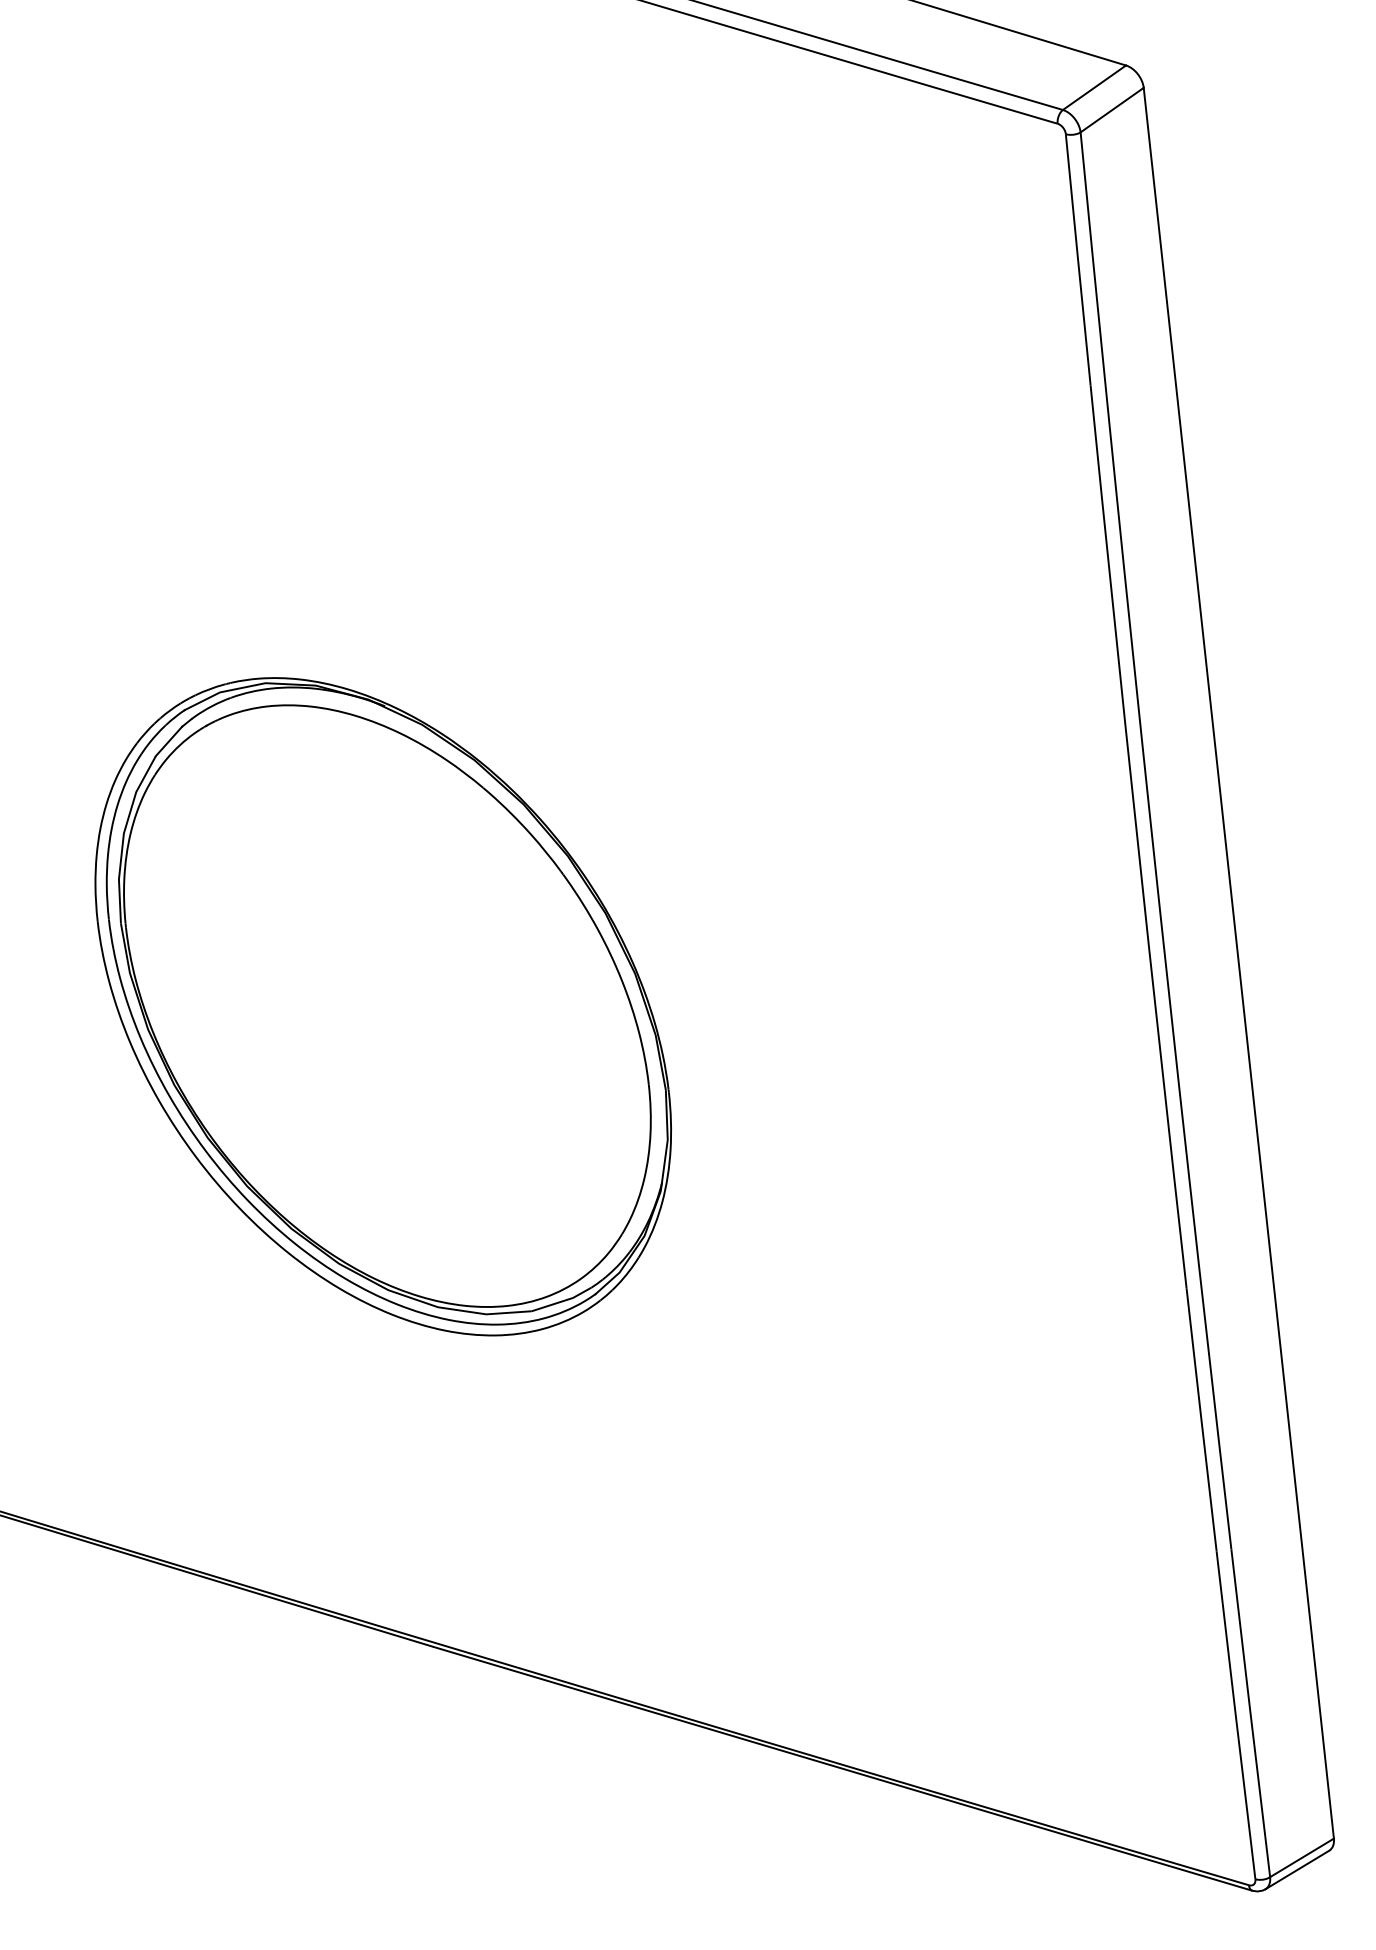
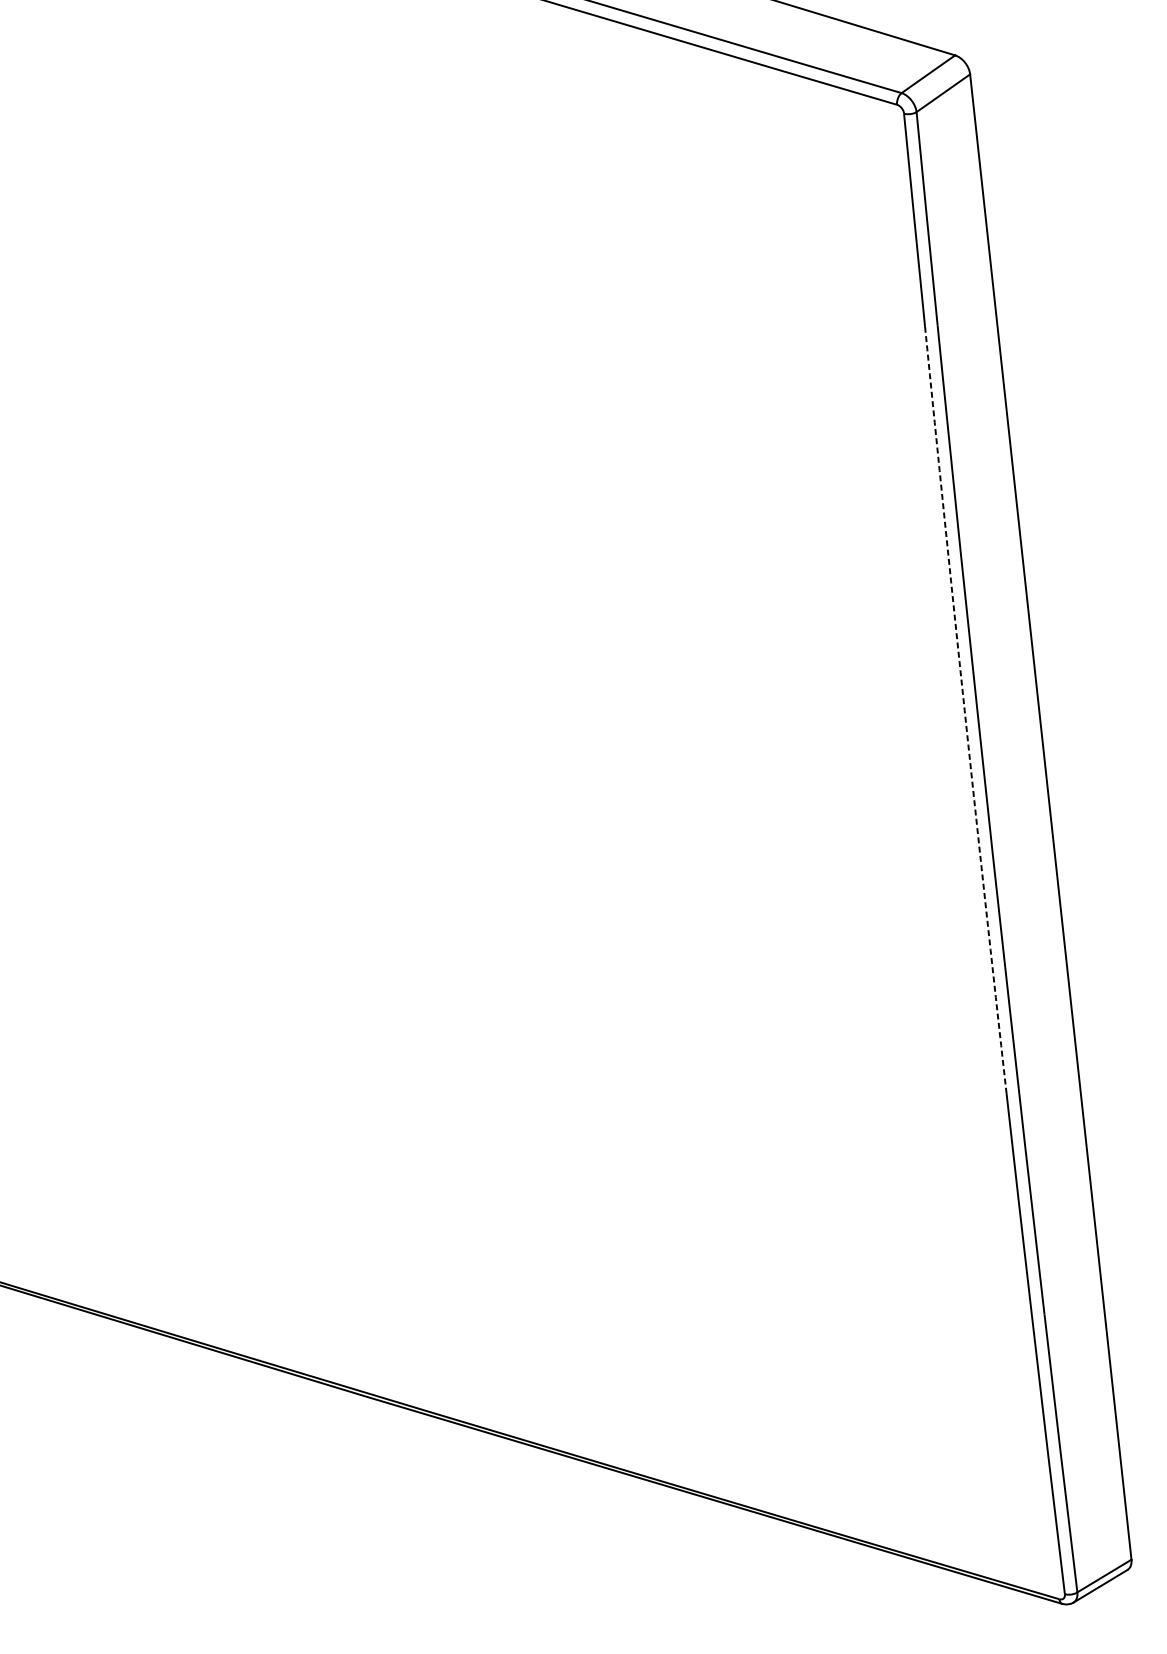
arc: (1137, 837) -> (964, 710), solid -> dashed
part: (382, 1006) -> (324, 853), removed

